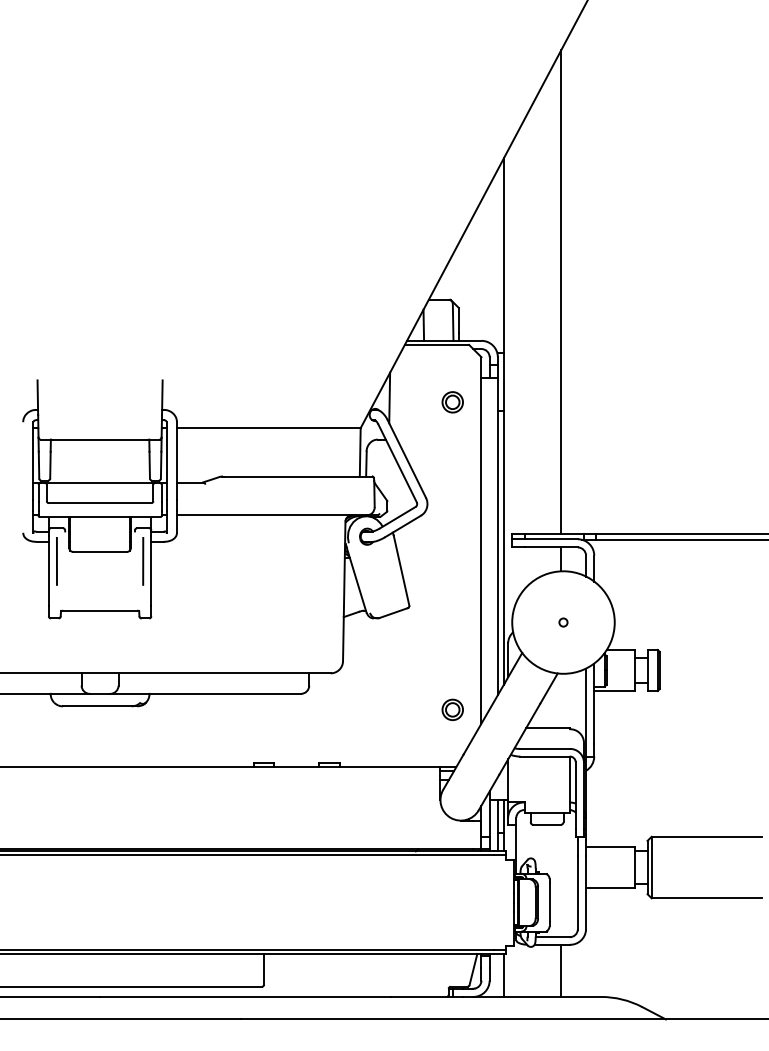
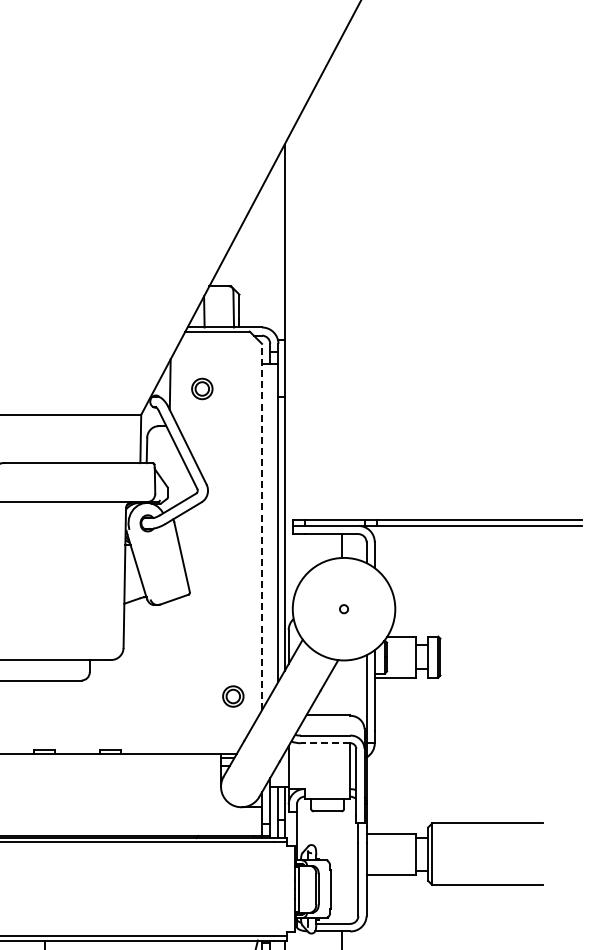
line: (561, 291) -> (342, 278), removed
part: (452, 402) -> (202, 389), moved
line: (481, 539) -> (262, 526), solid -> dashed
line: (545, 756) -> (326, 743), solid -> dashed

